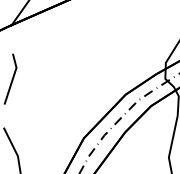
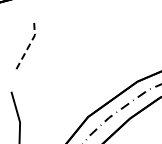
line: (13, 78) -> (30, 45), solid -> dashed

